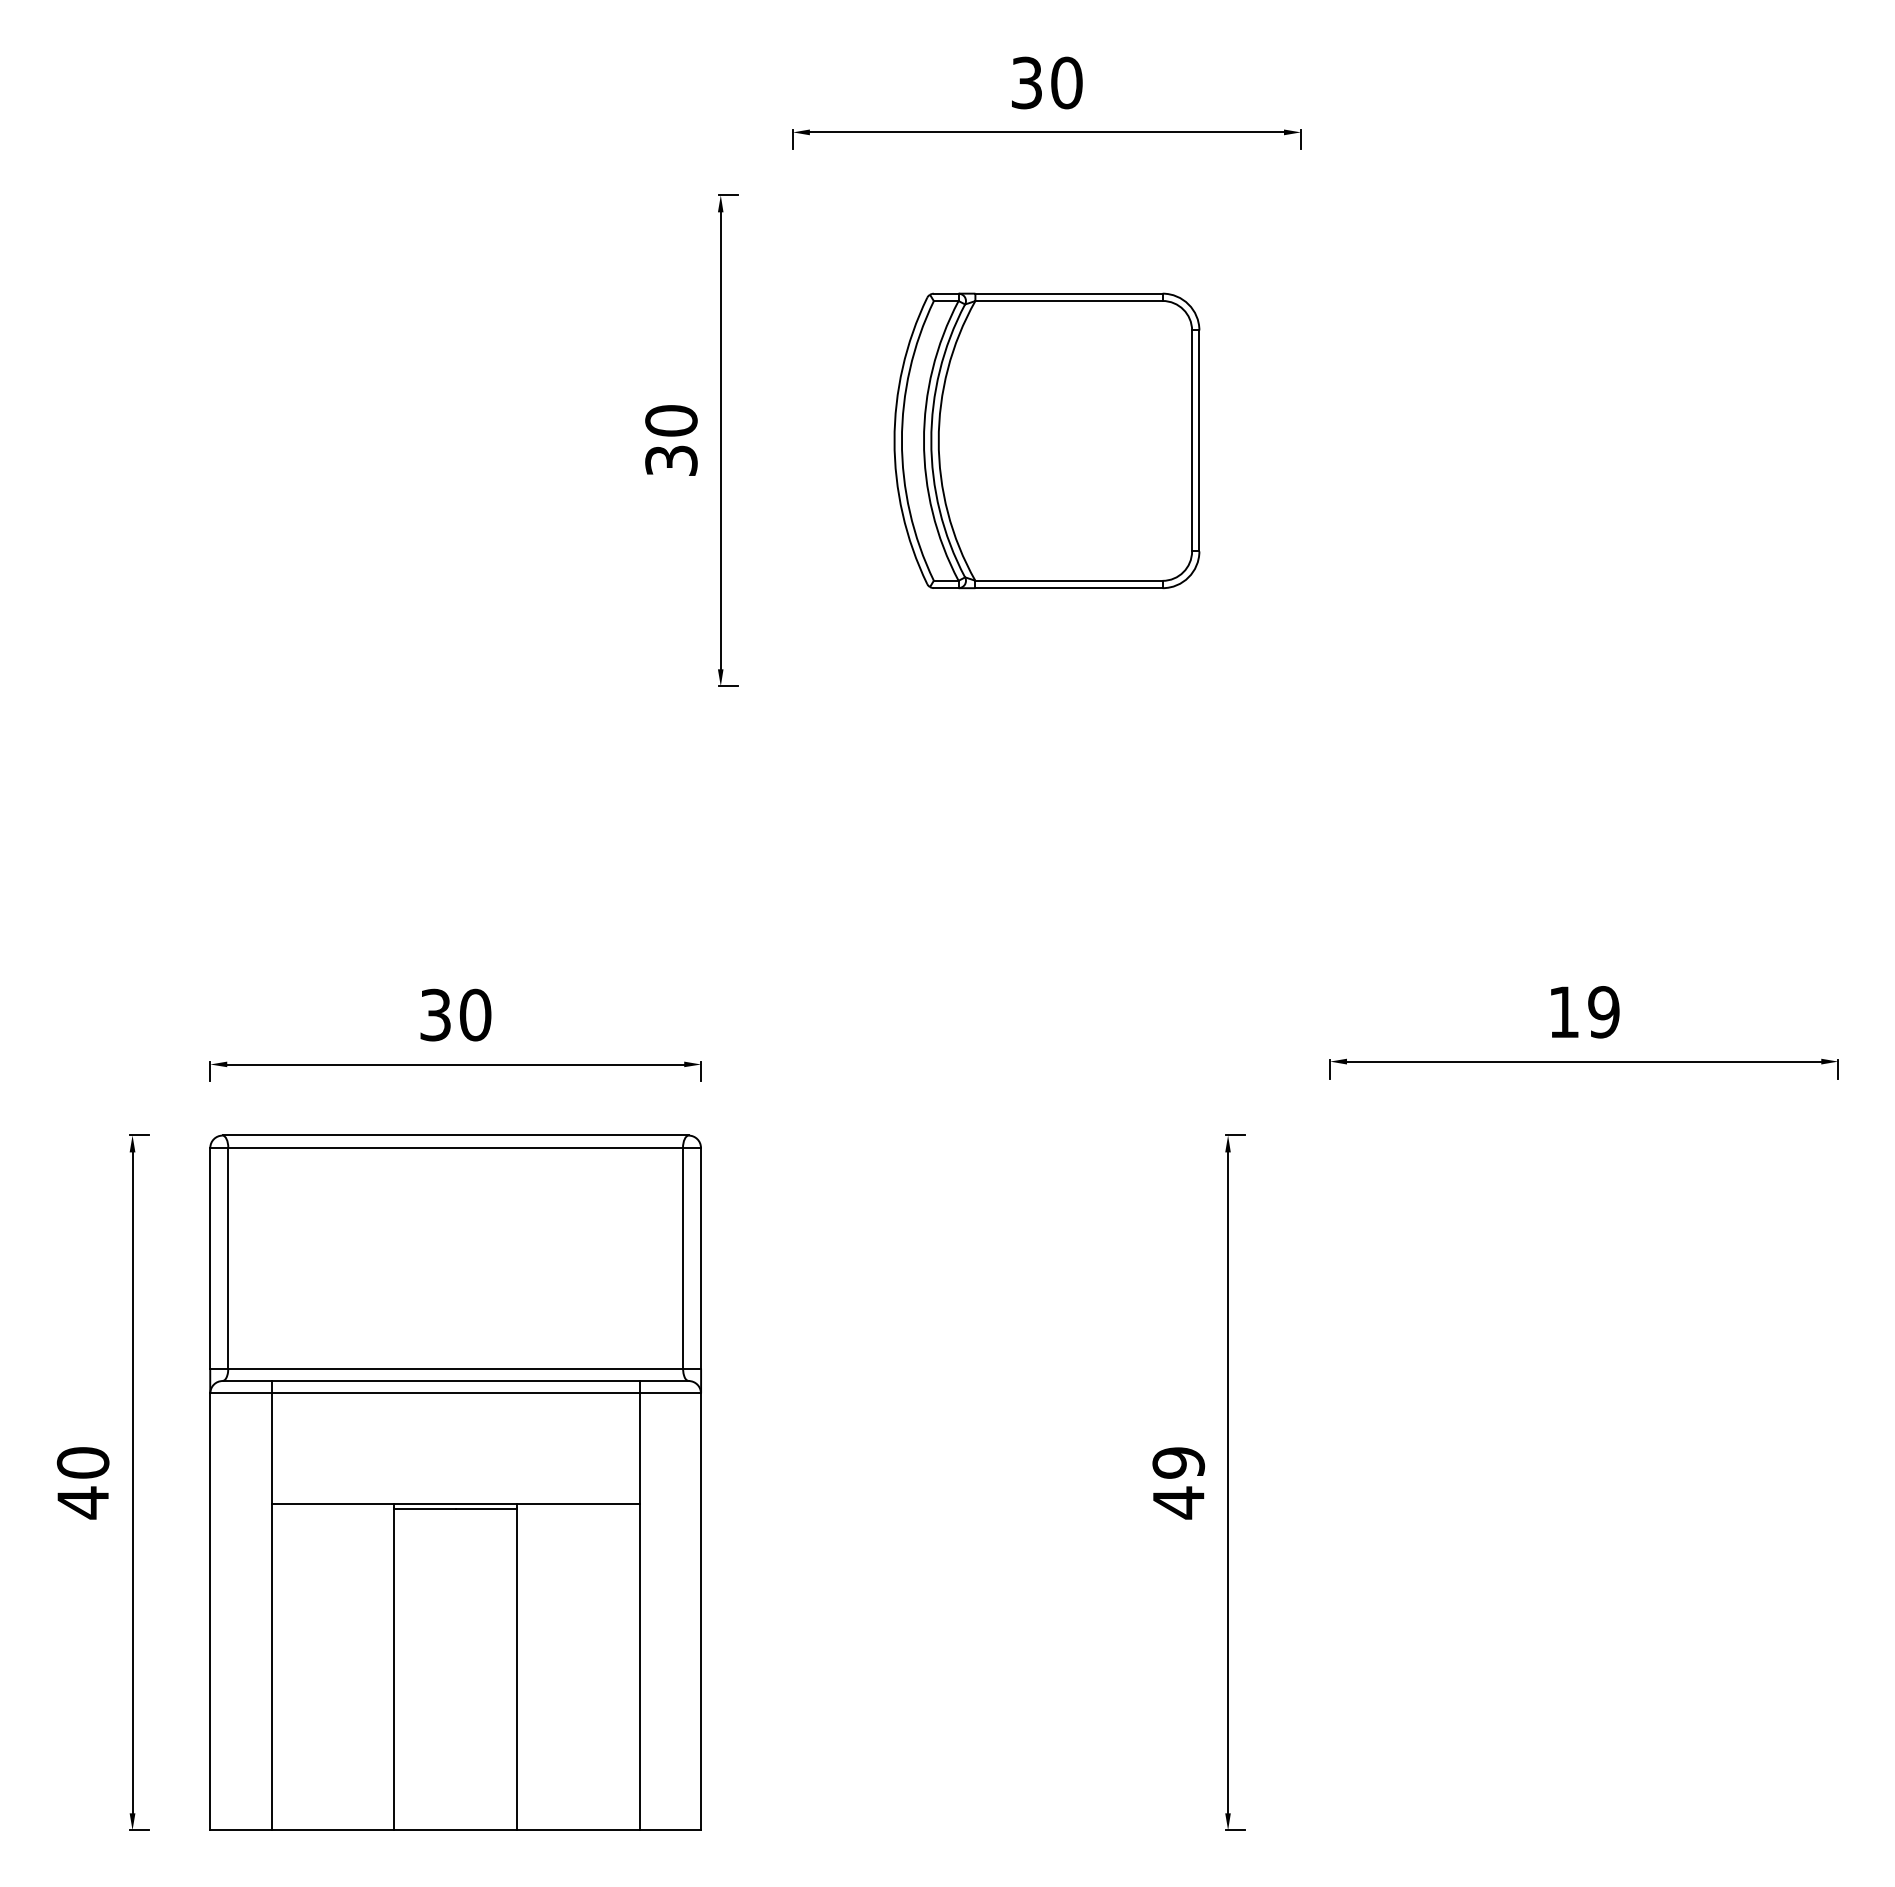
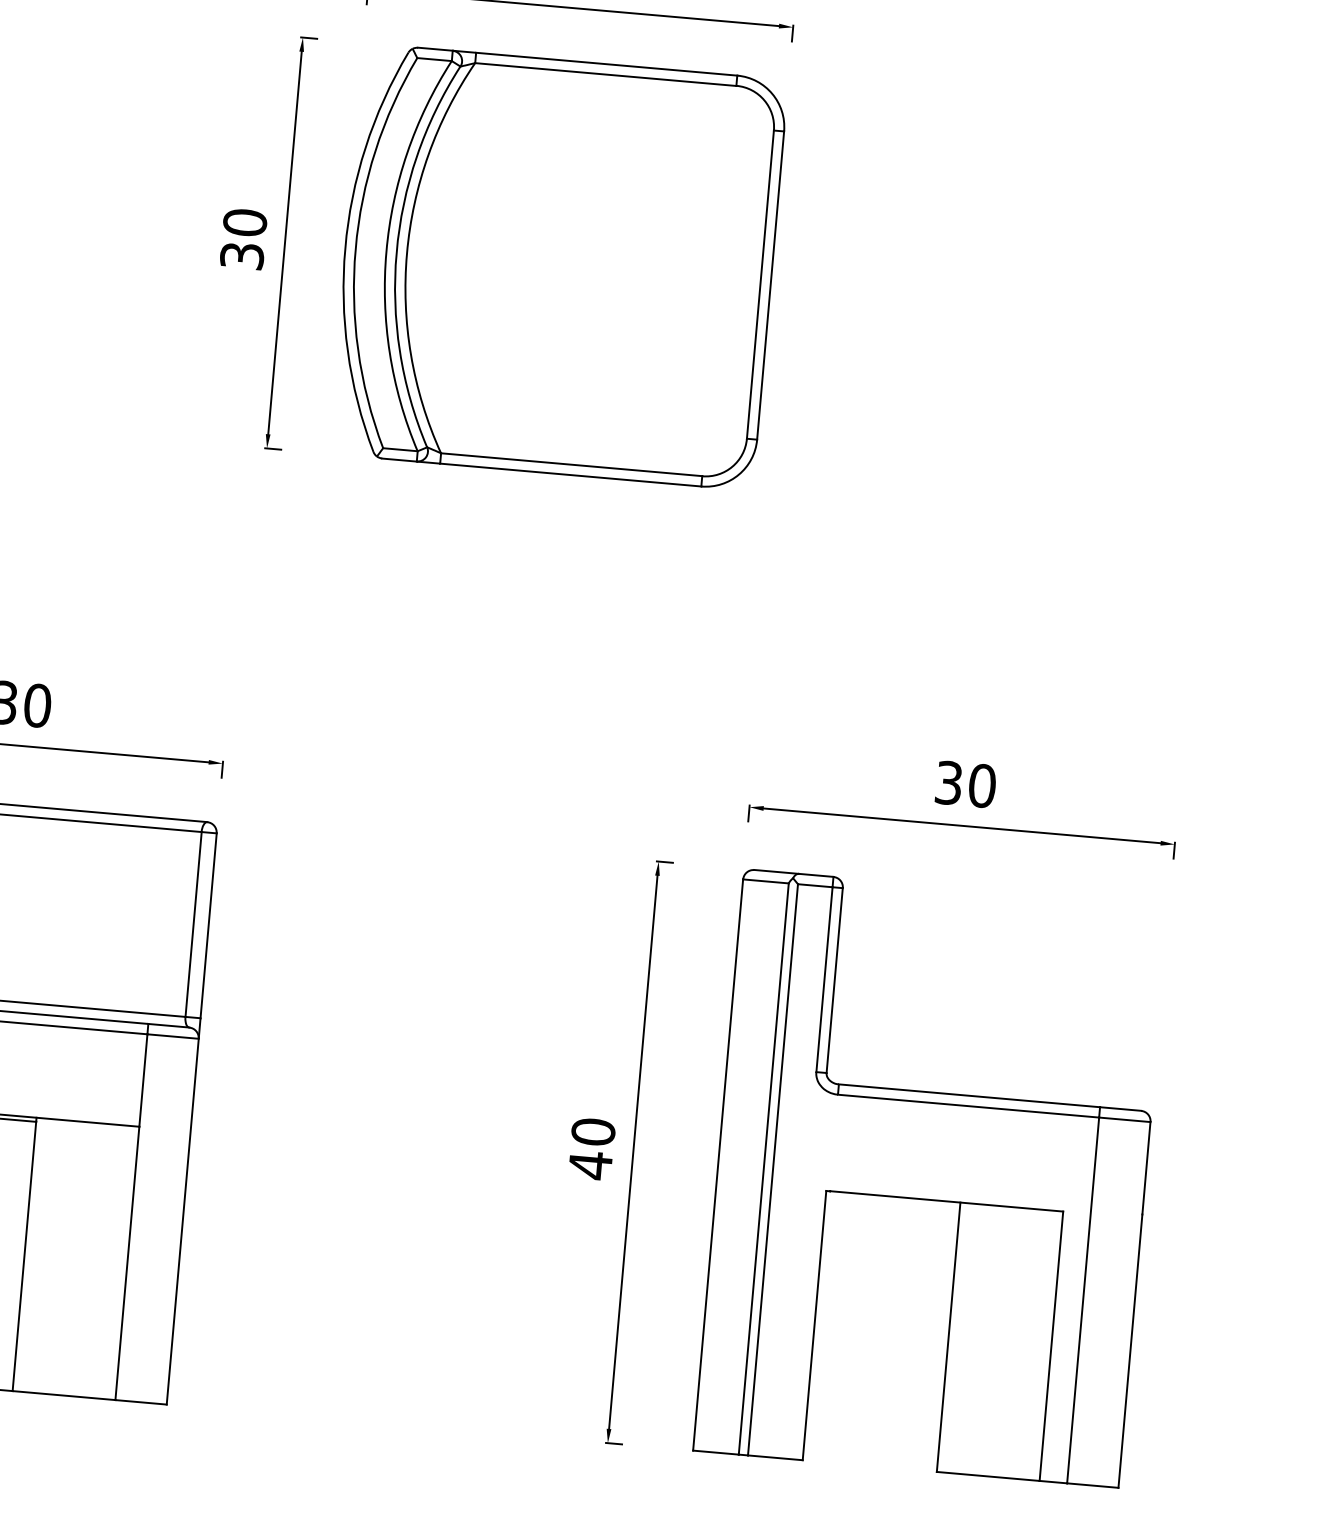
part: (1046, 440) -> (557, 266), size x1.67
text: (1584, 1012) -> (966, 784), 19 -> 30
text: (1178, 1462) -> (593, 1131), 49 -> 40
part: (1584, 1482) -> (931, 1178), added

